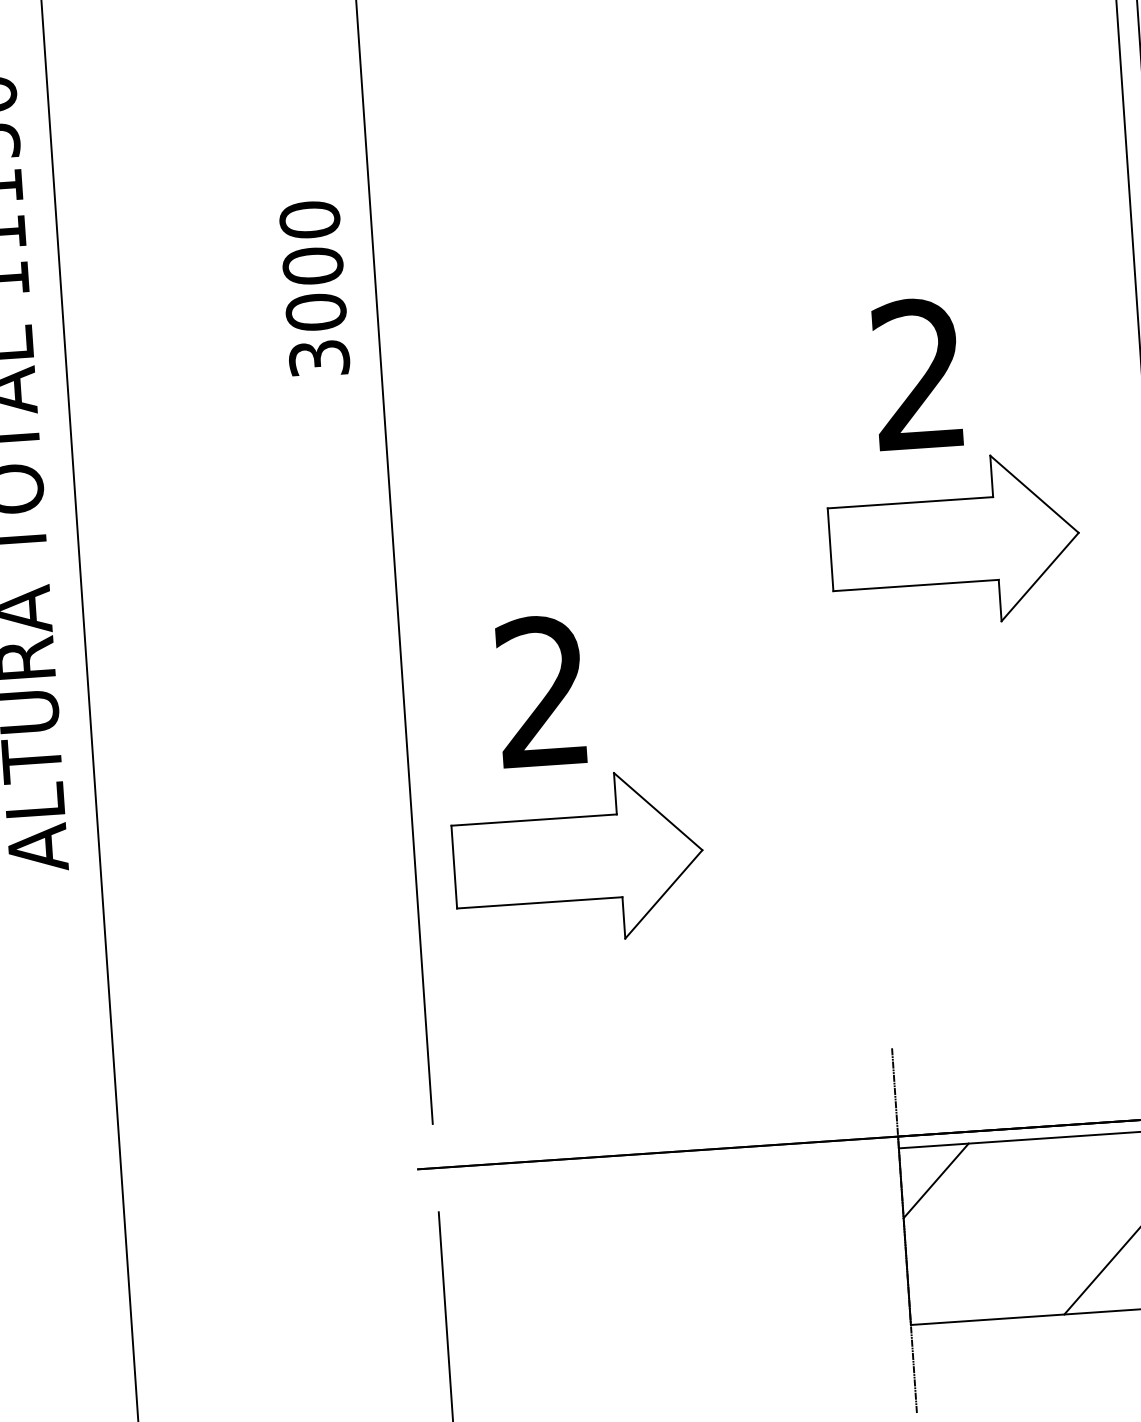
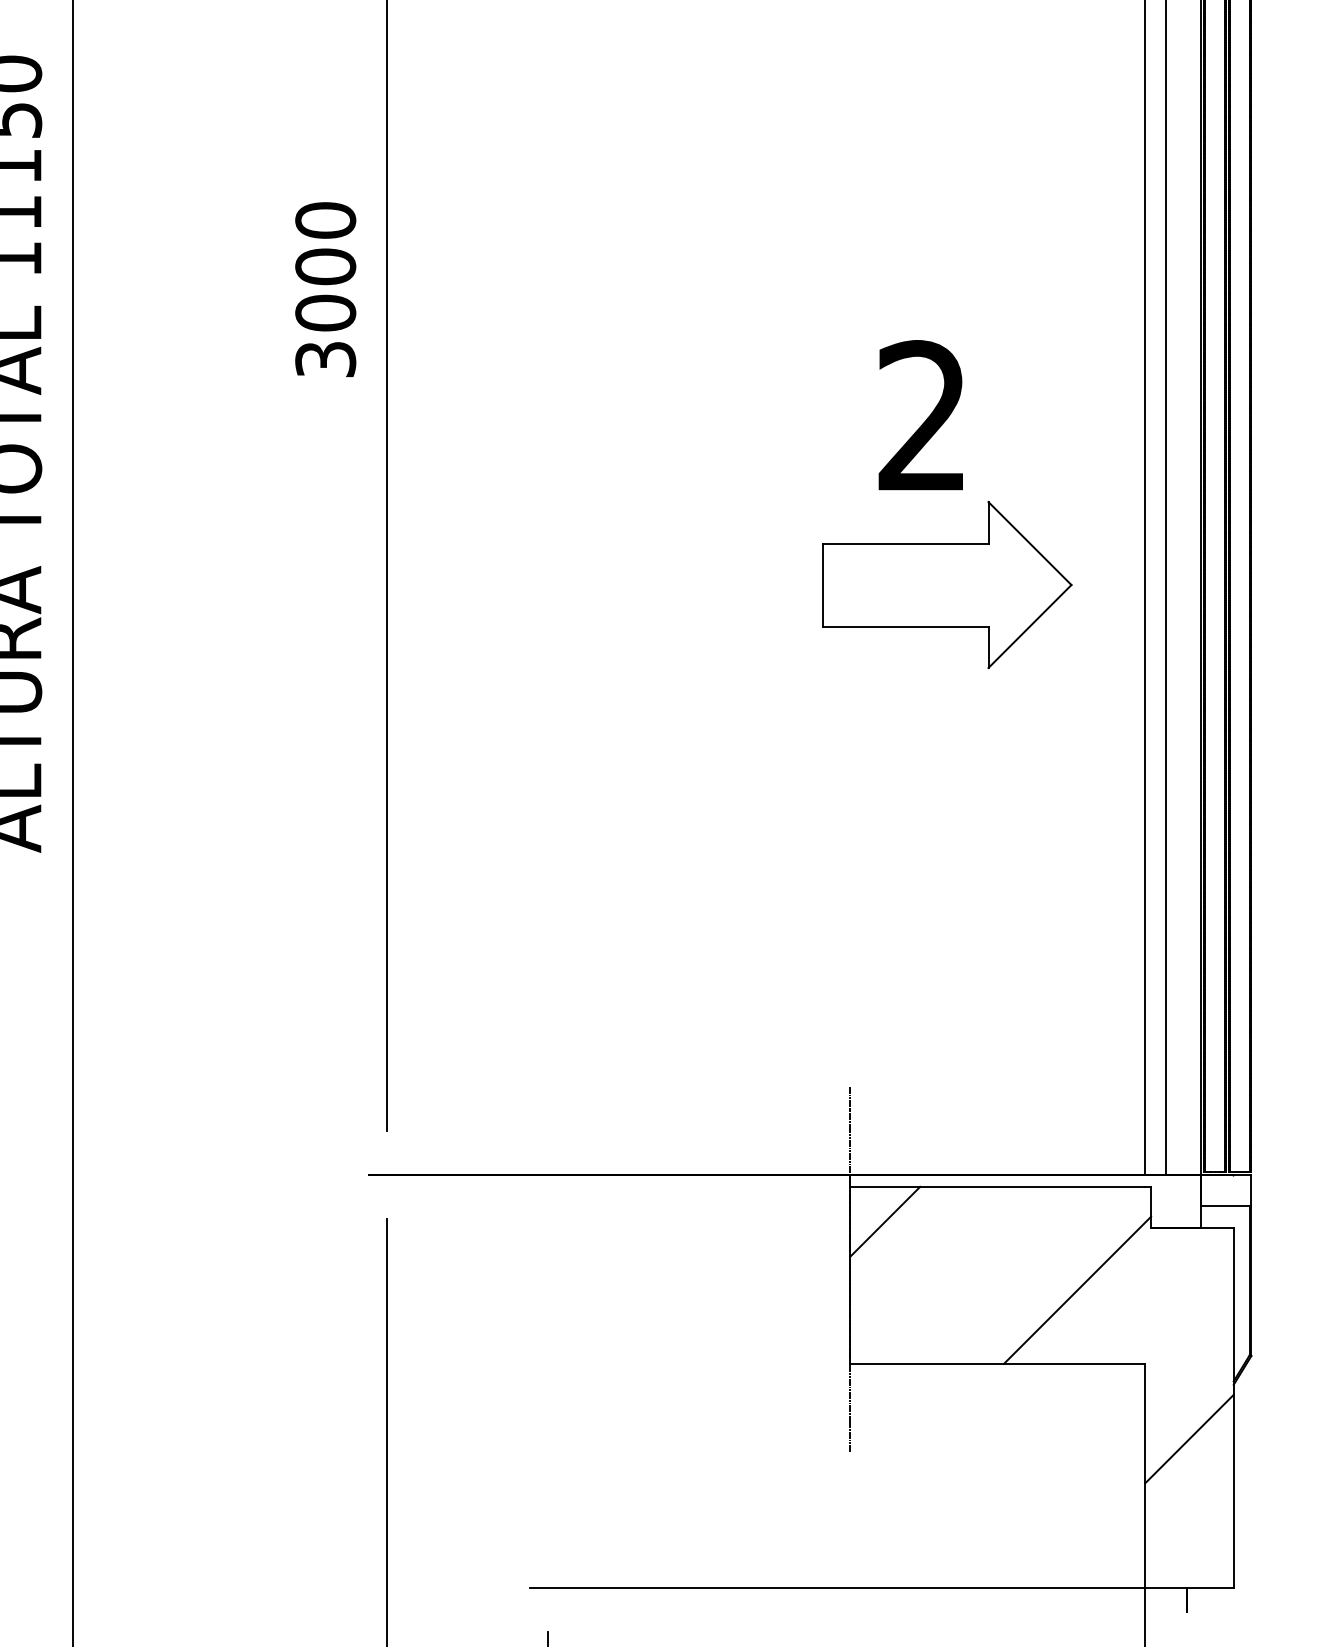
part: (572, 764) -> (550, 781), removed

